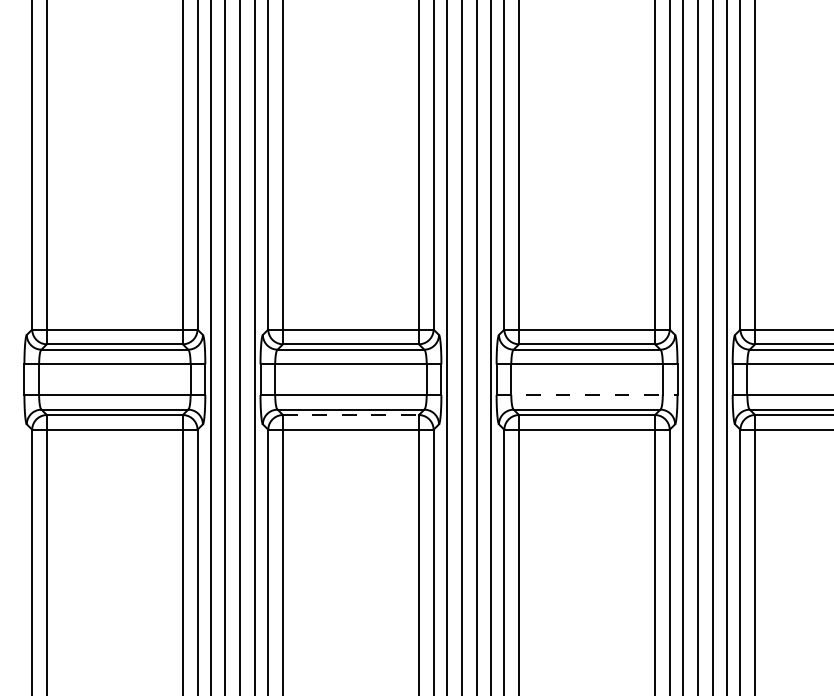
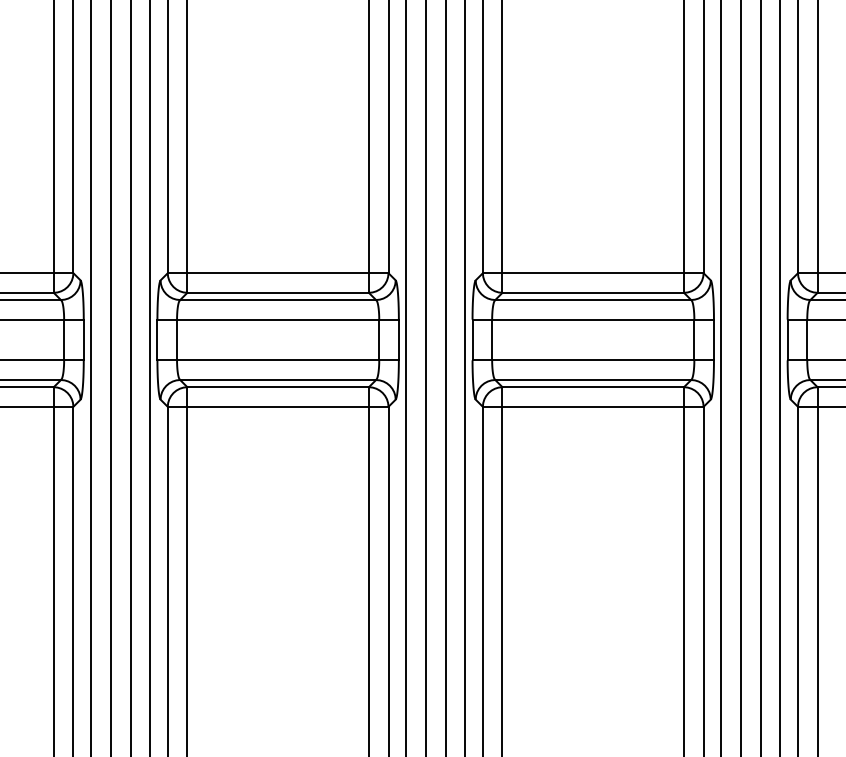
line: (587, 394) -> (593, 359), dashed -> solid
line: (351, 415) -> (278, 387), dashed -> solid

